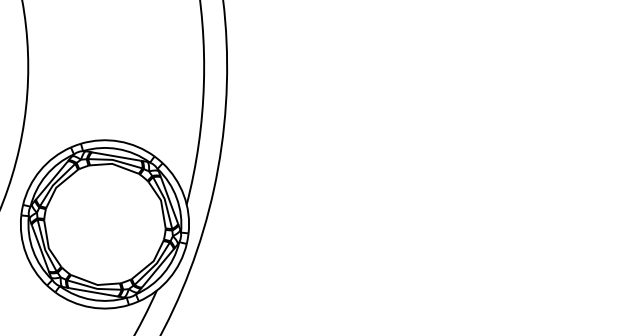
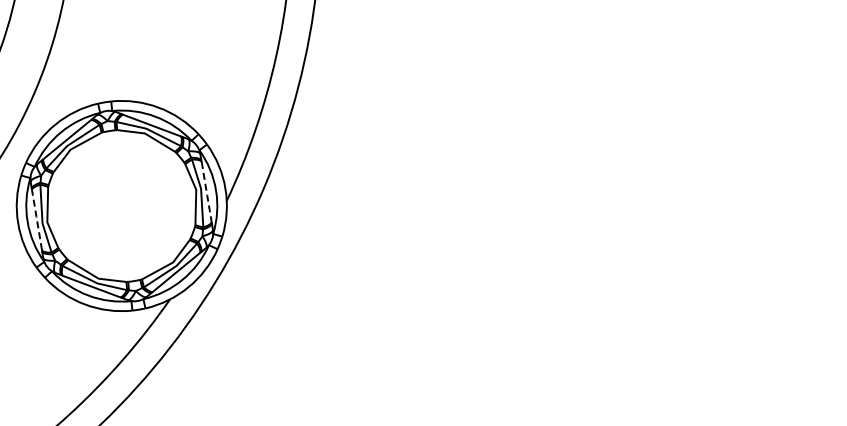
line: (169, 201) -> (206, 192), solid -> dashed
line: (39, 247) -> (36, 219), solid -> dashed

